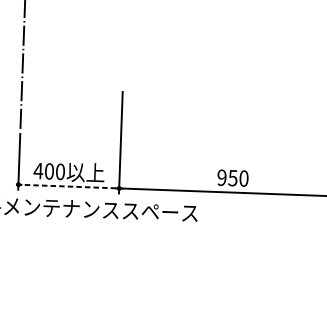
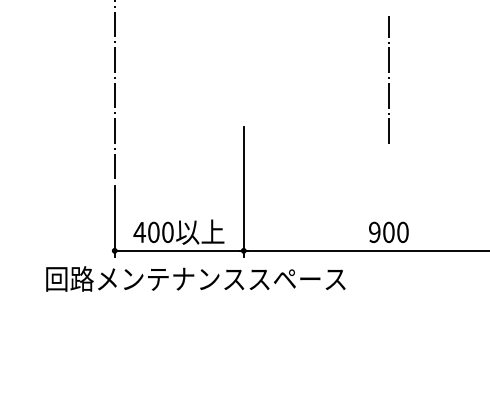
line: (237, 57) -> (388, 78), added
text: (232, 177) -> (388, 231), 950 -> 900
line: (68, 186) -> (179, 250), dashed -> solid

